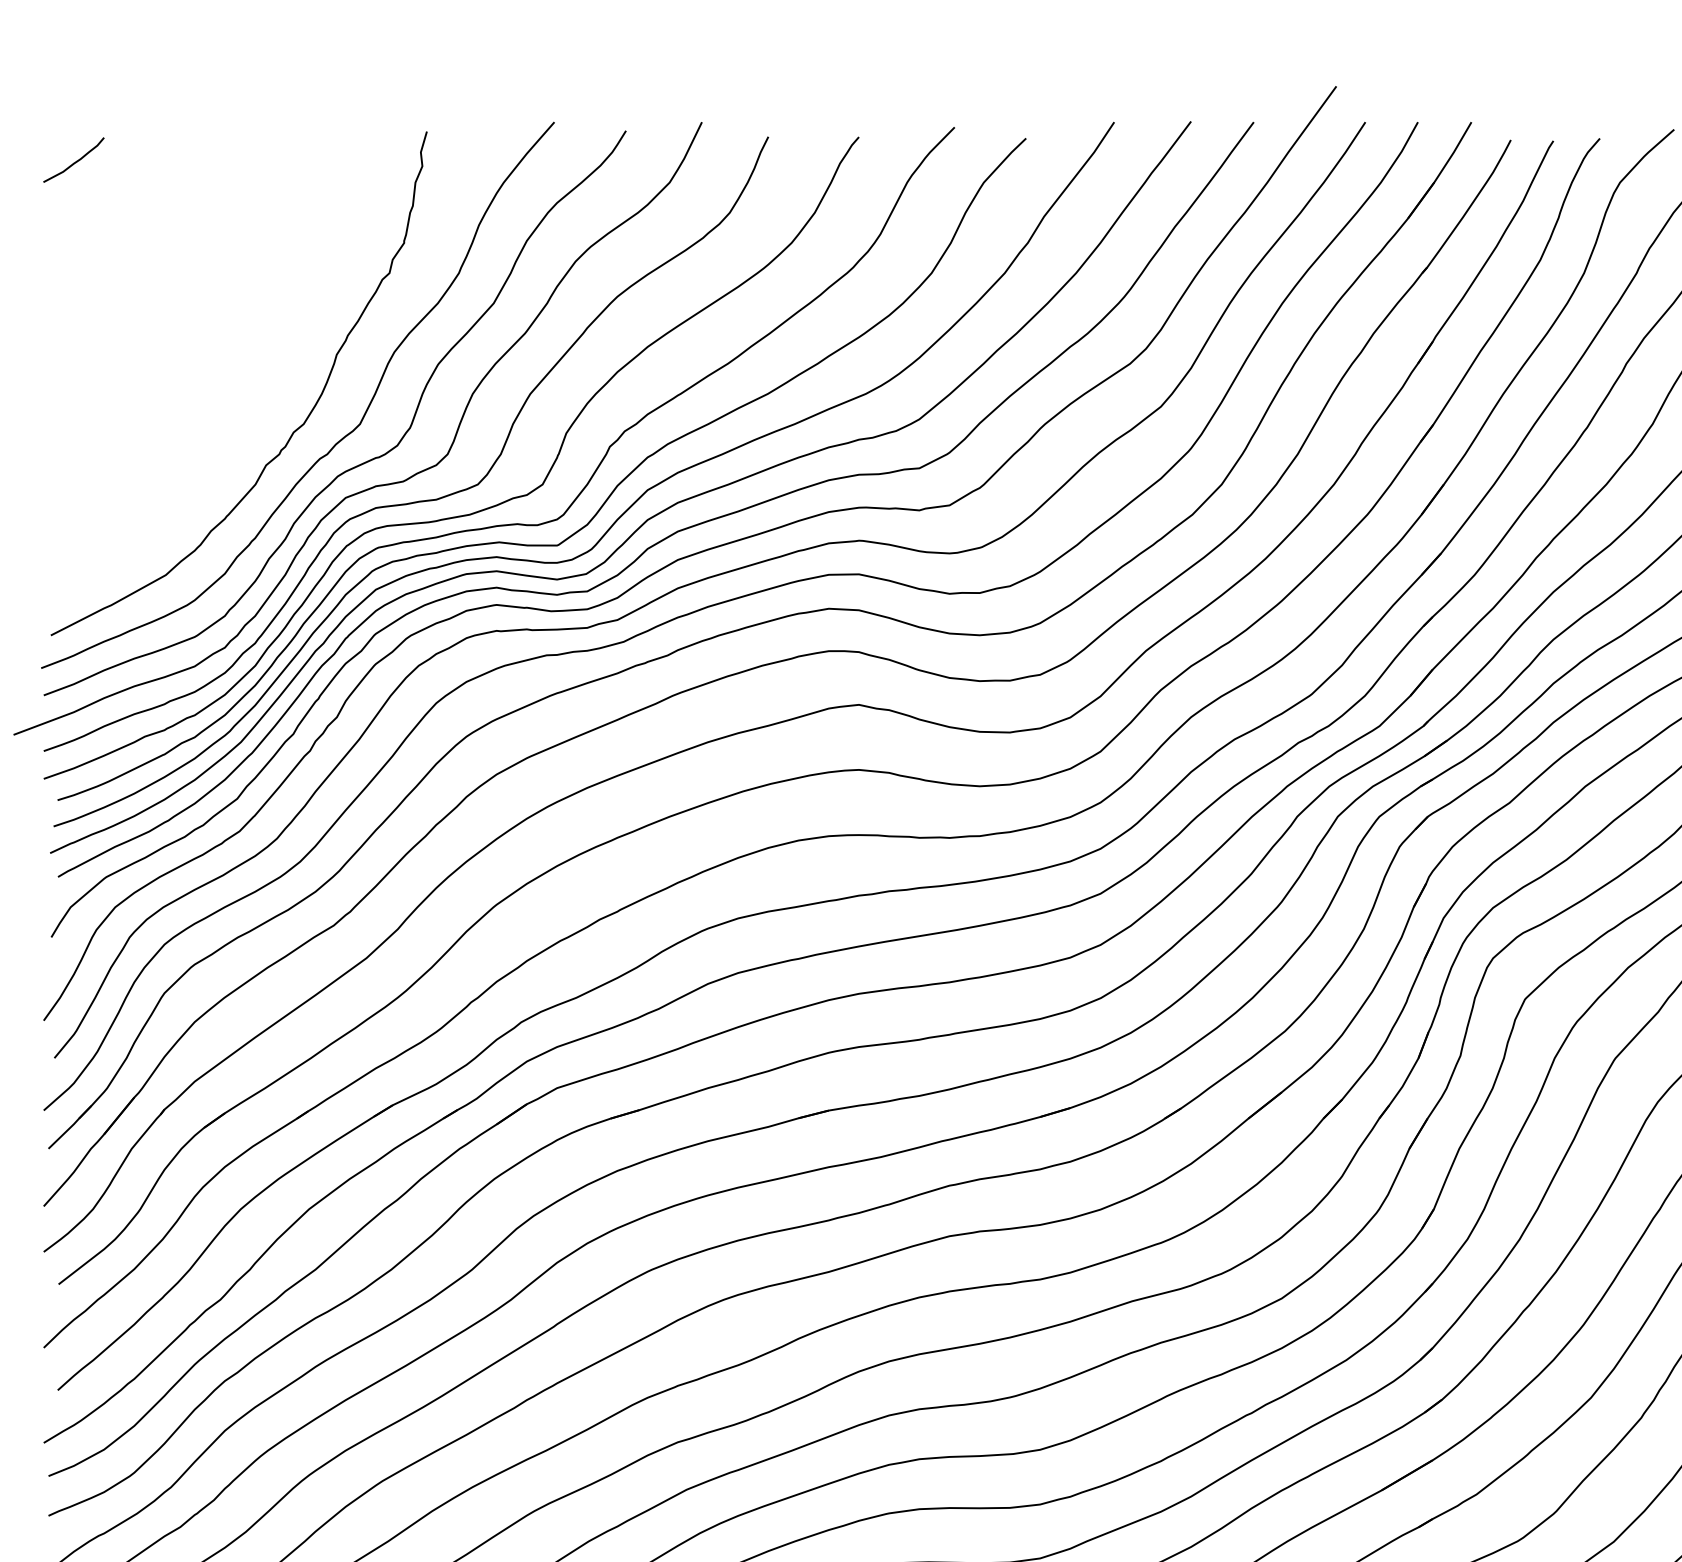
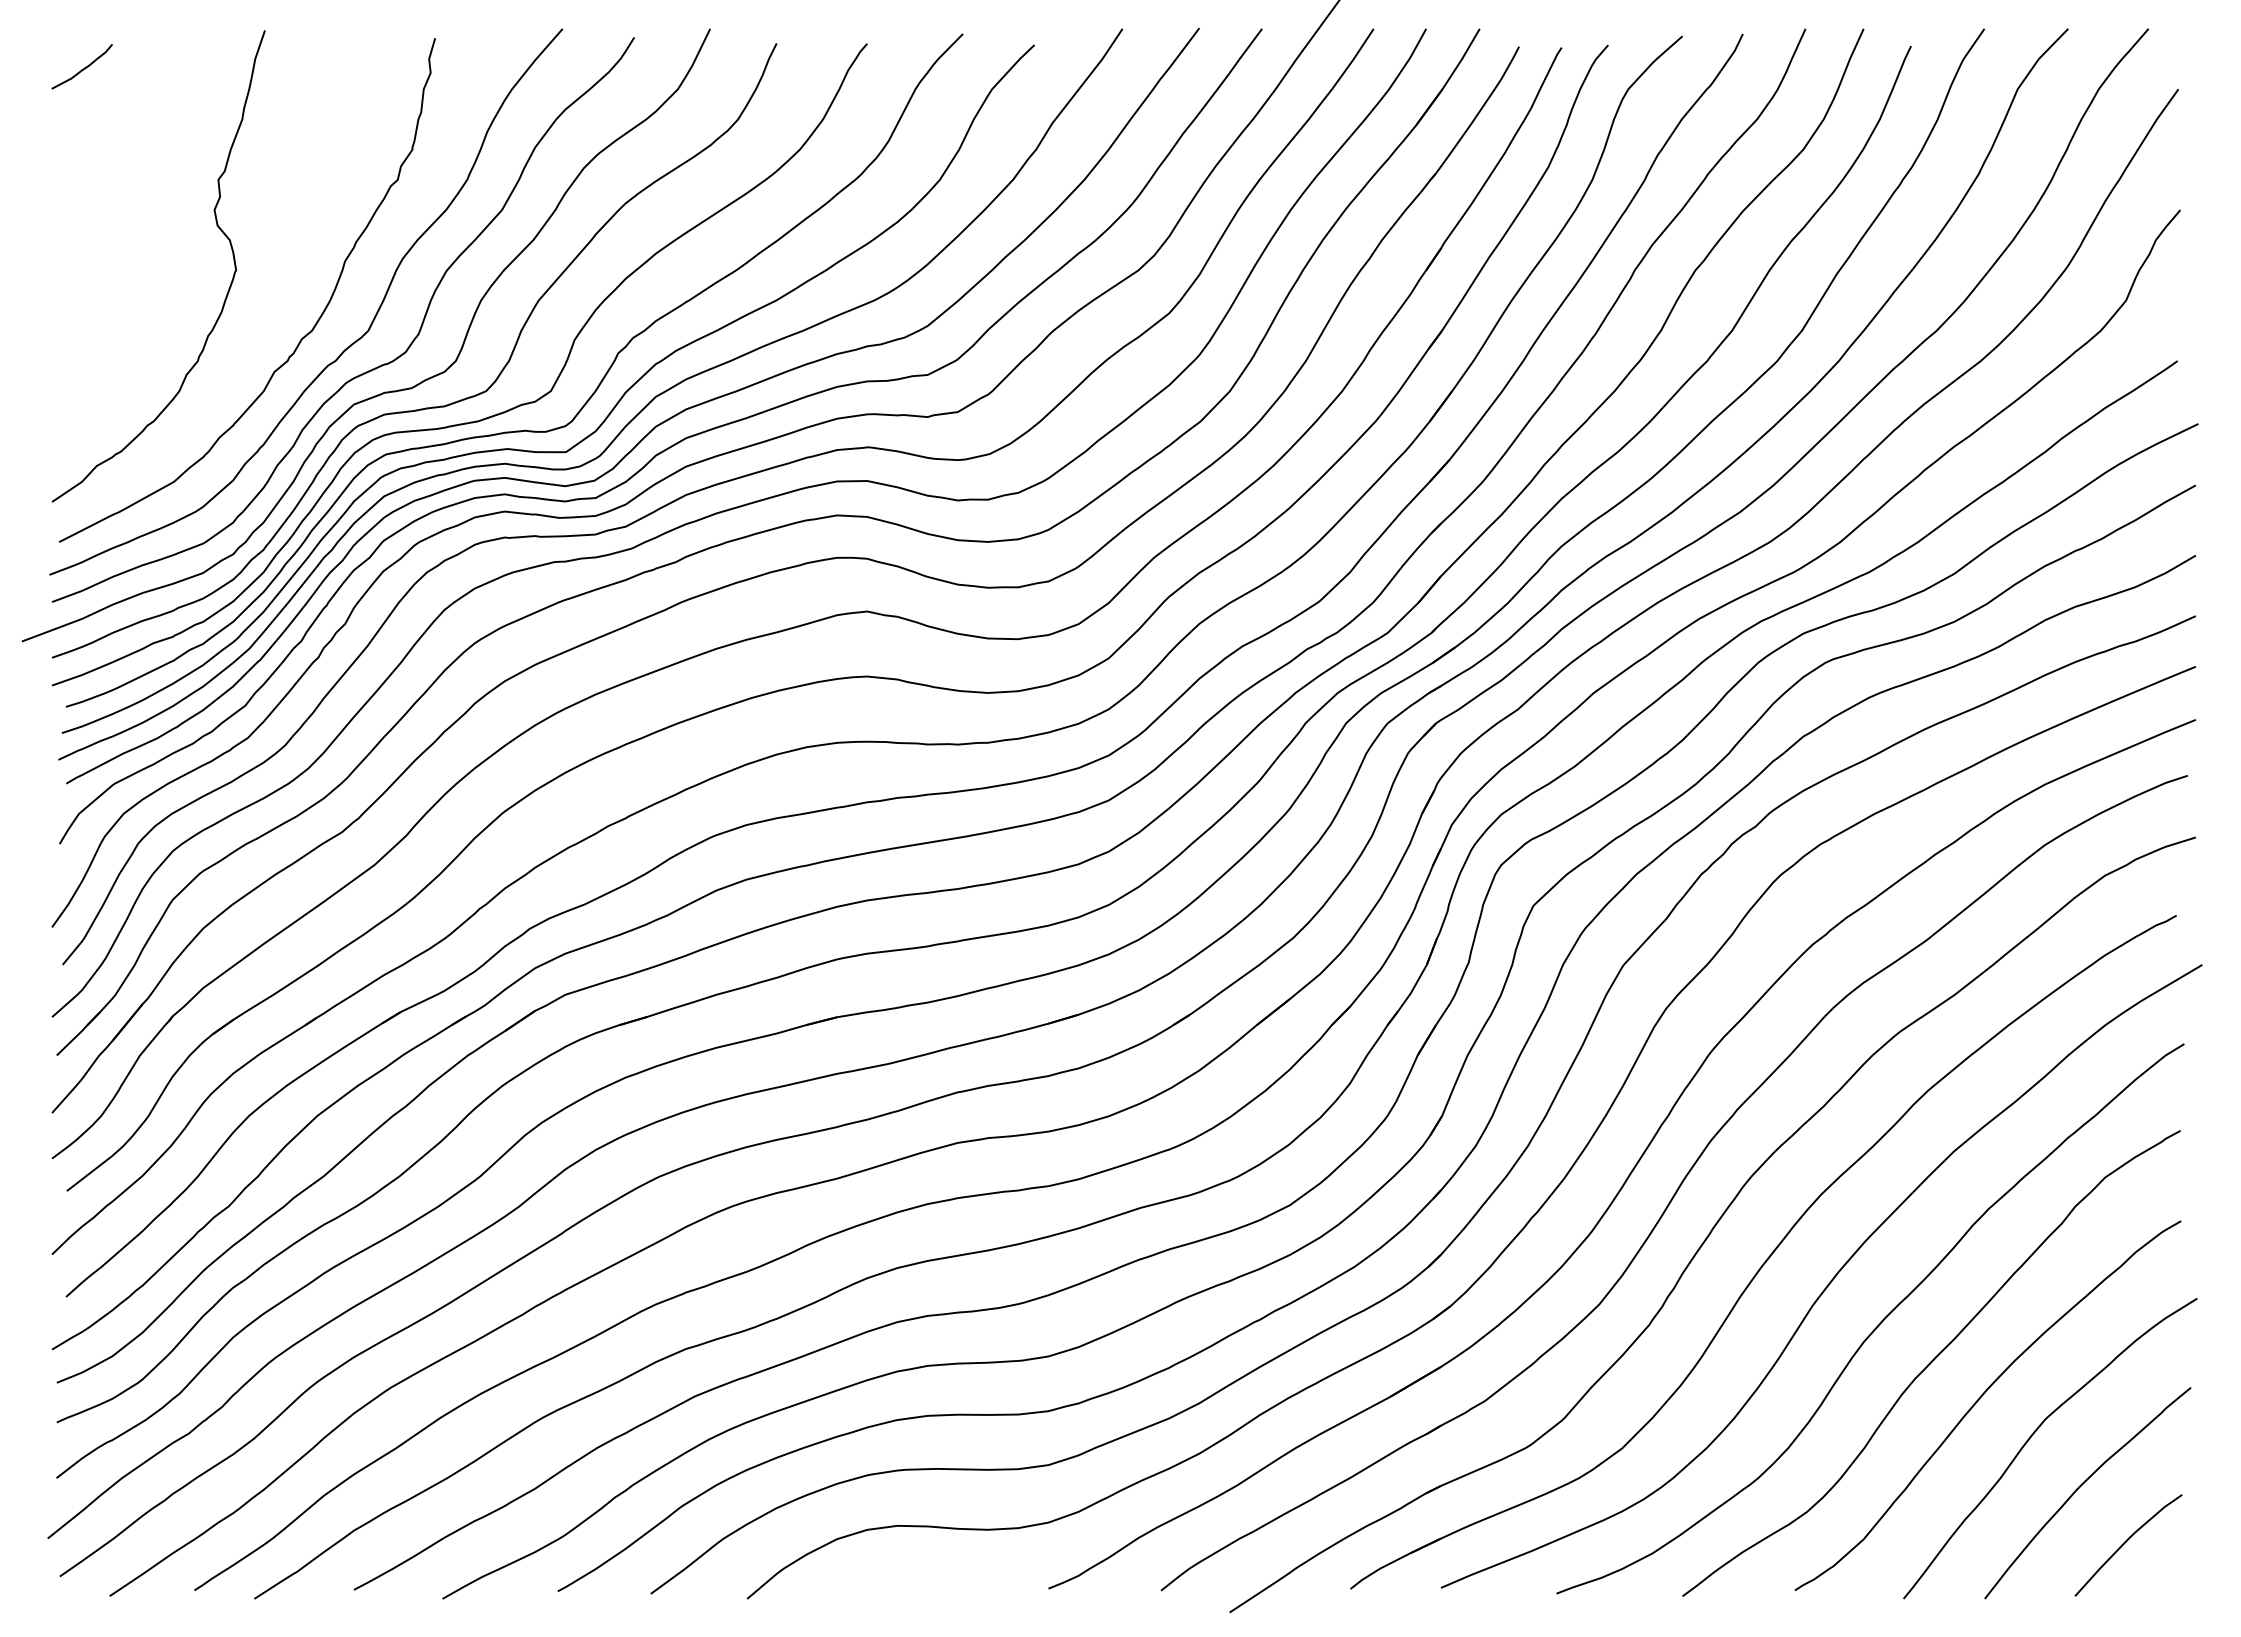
curve: (209, 320) -> (217, 227), added

